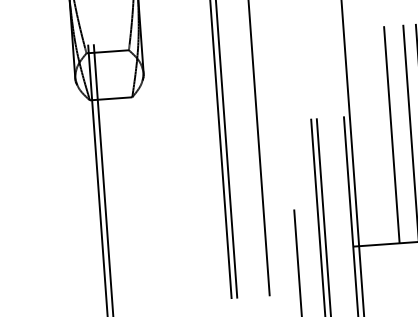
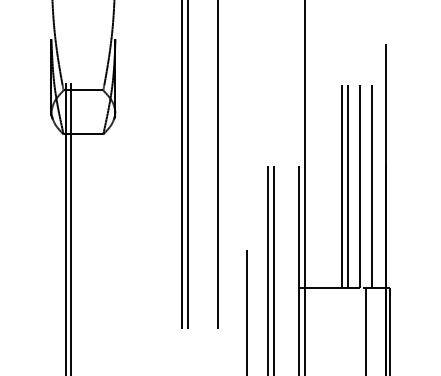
line: (398, 134) -> (348, 186), added

